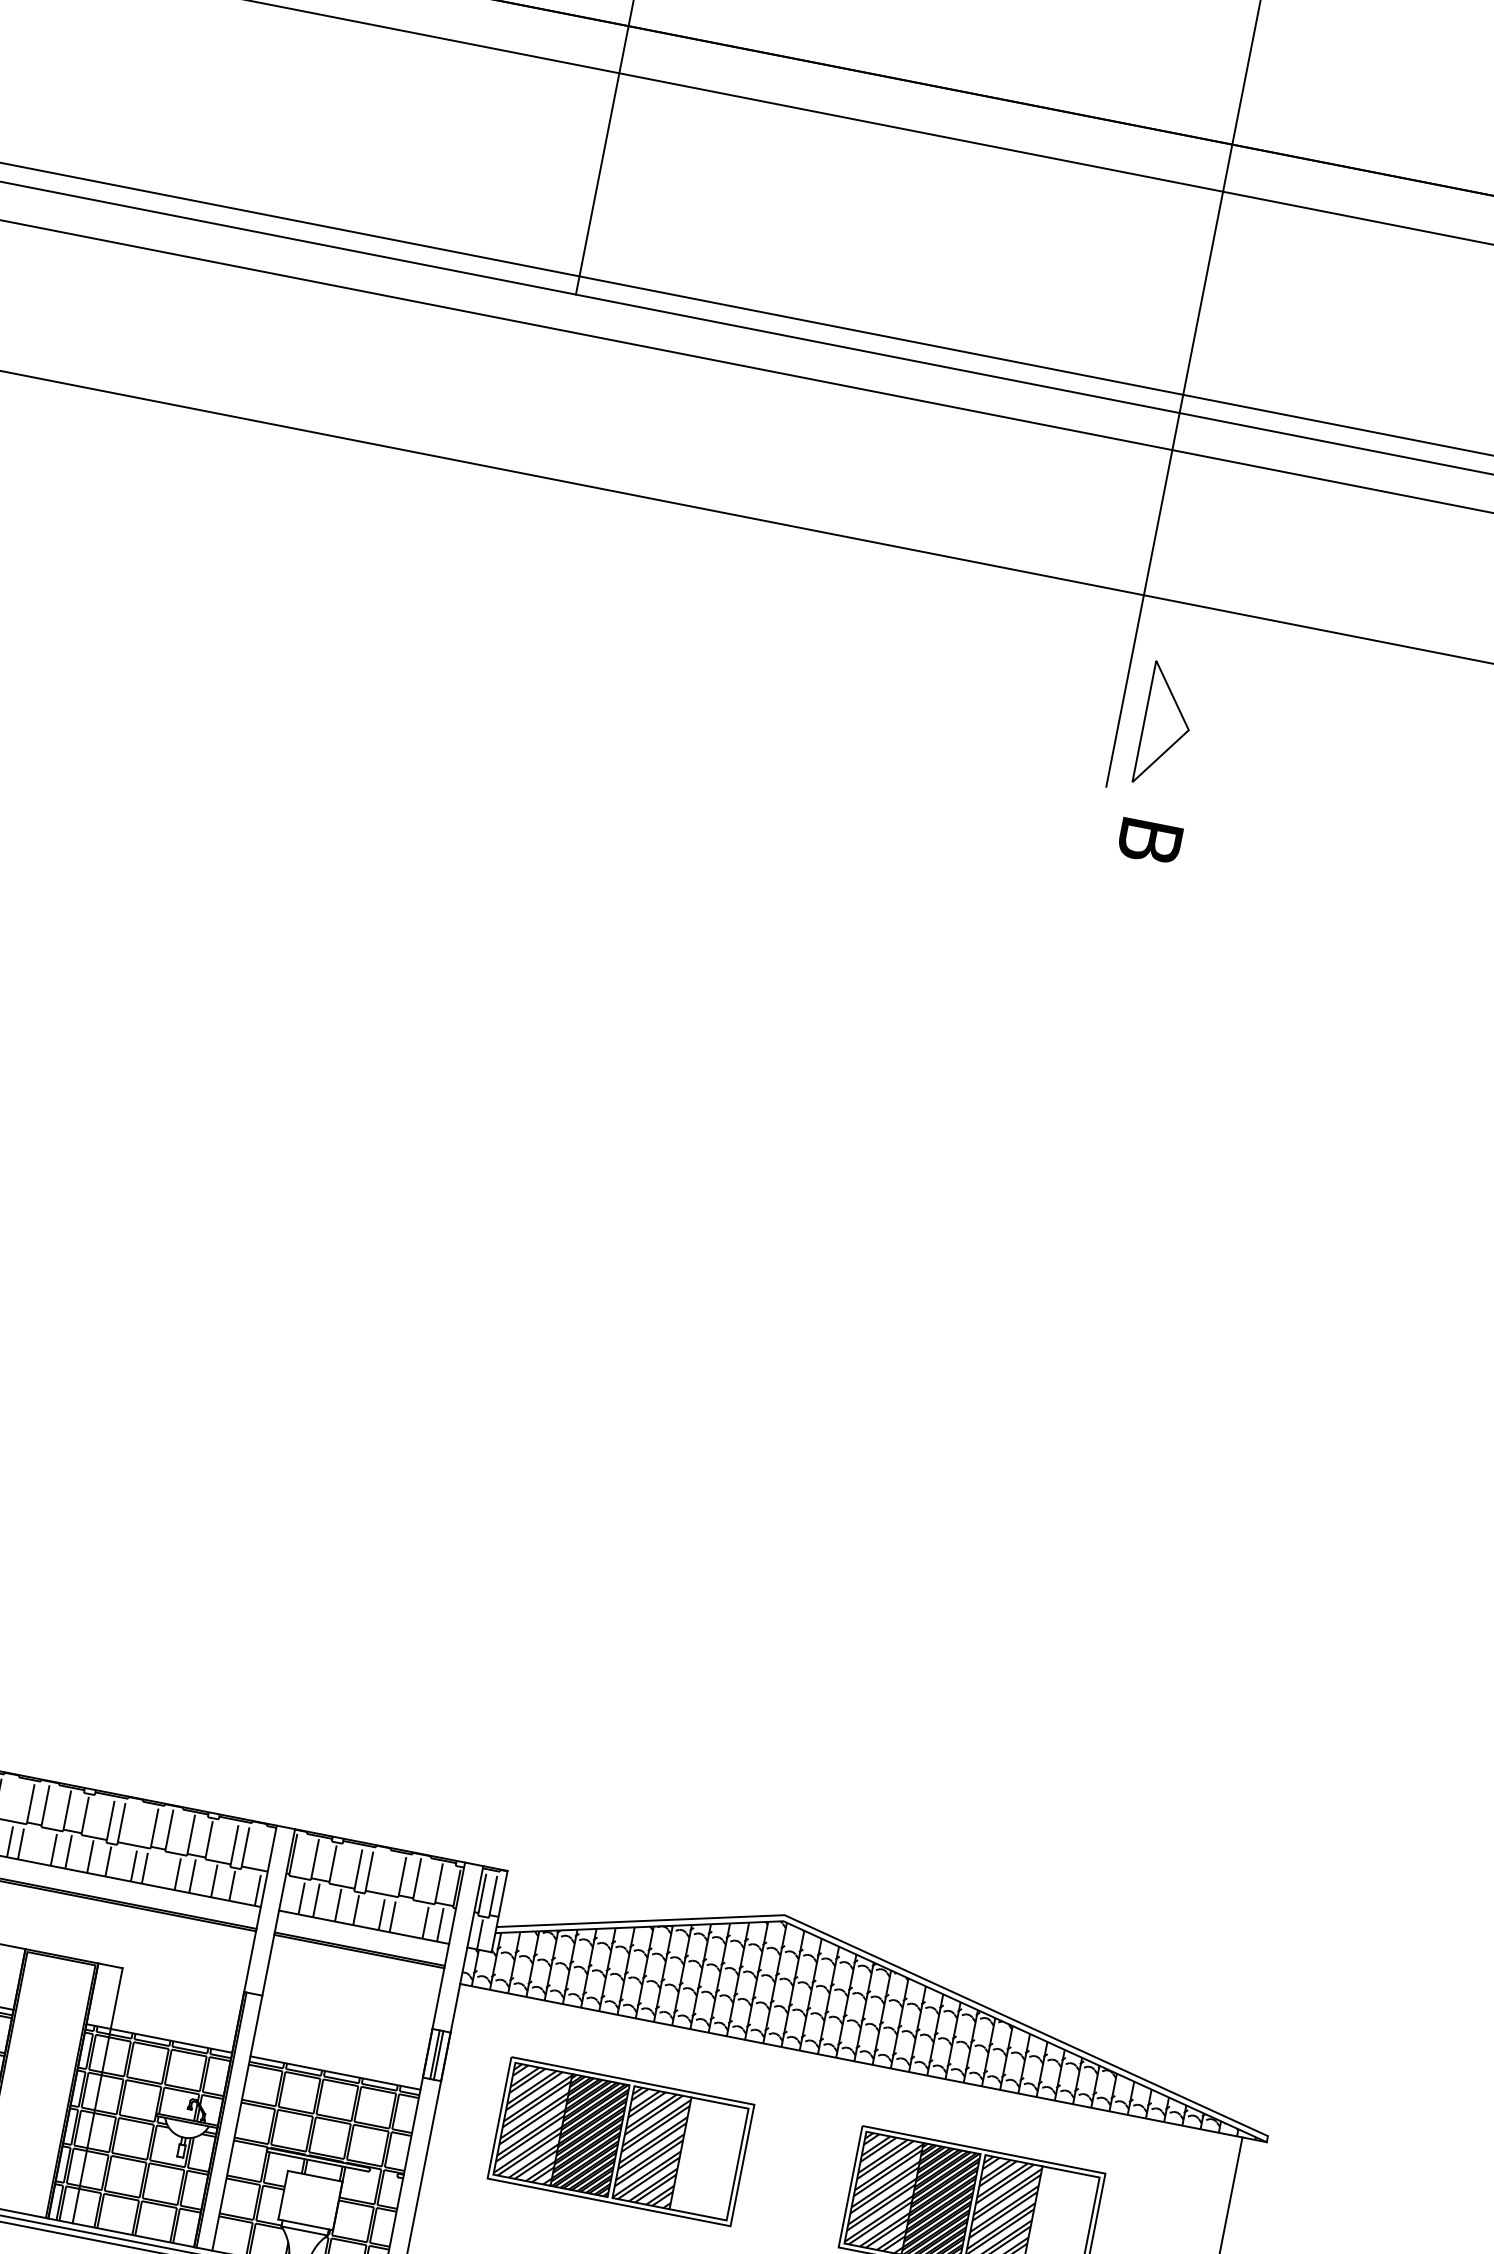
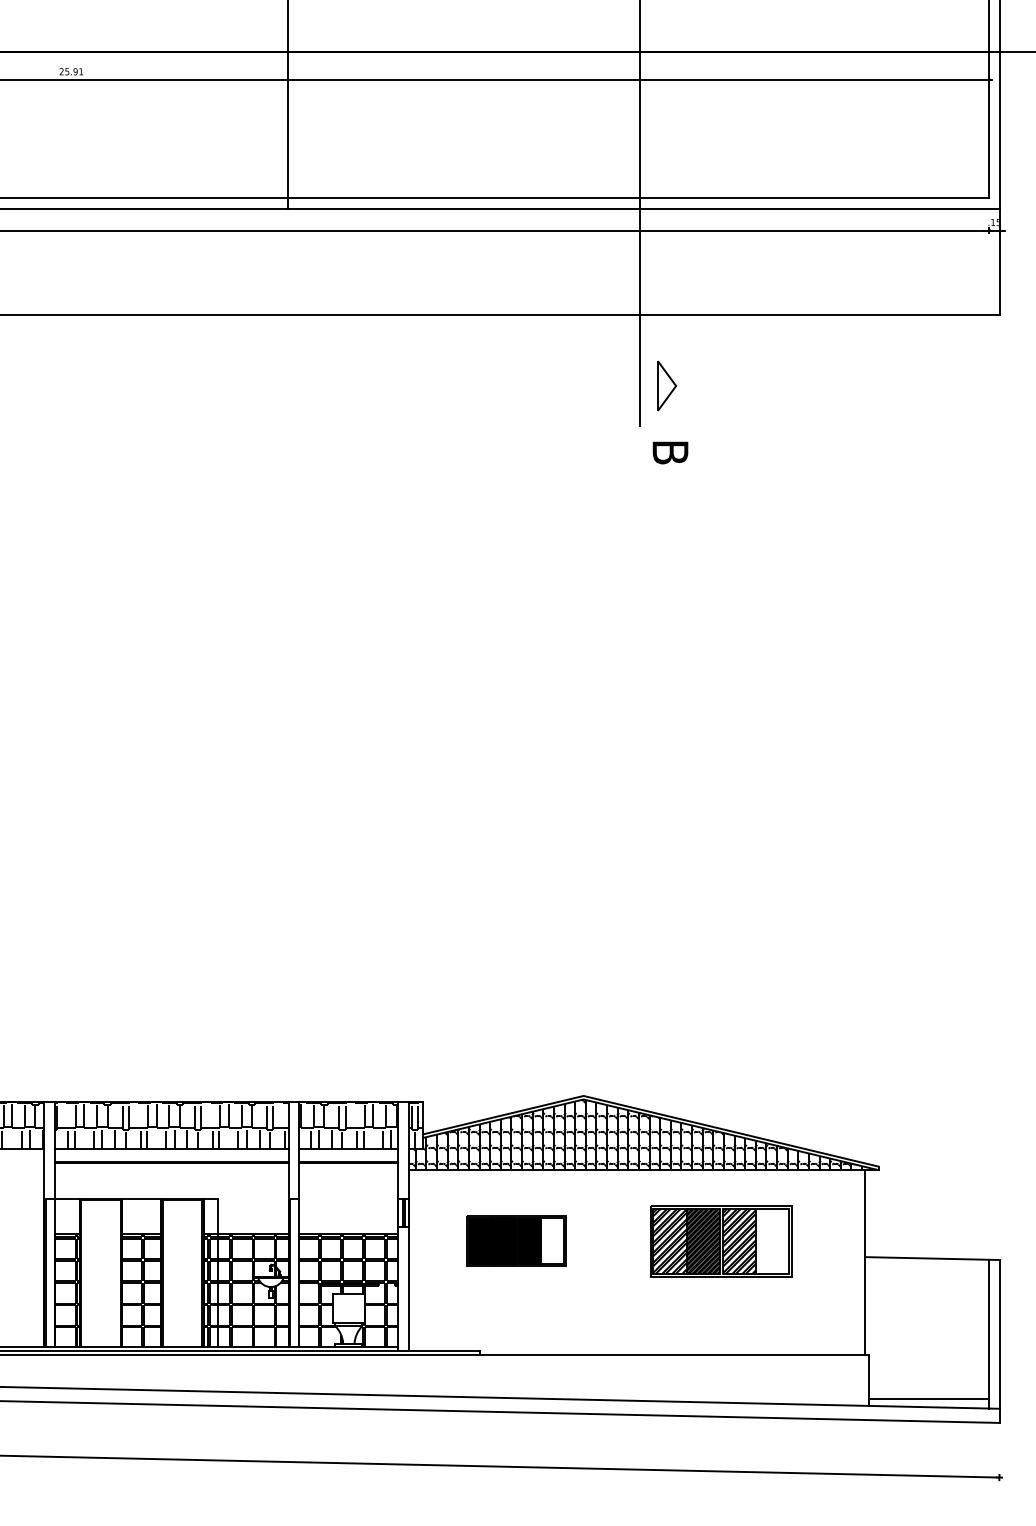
part: (1165, 724) -> (666, 385), size x0.7
part: (620, 2142) -> (516, 1241), size x0.7

